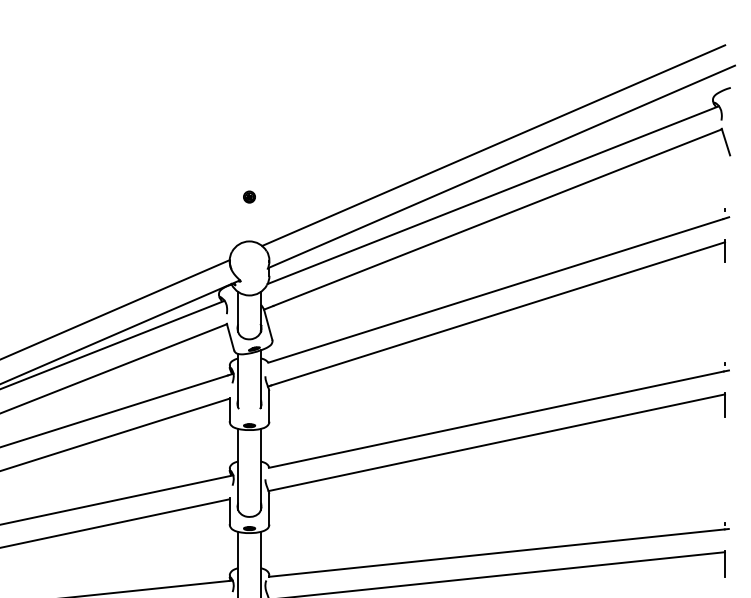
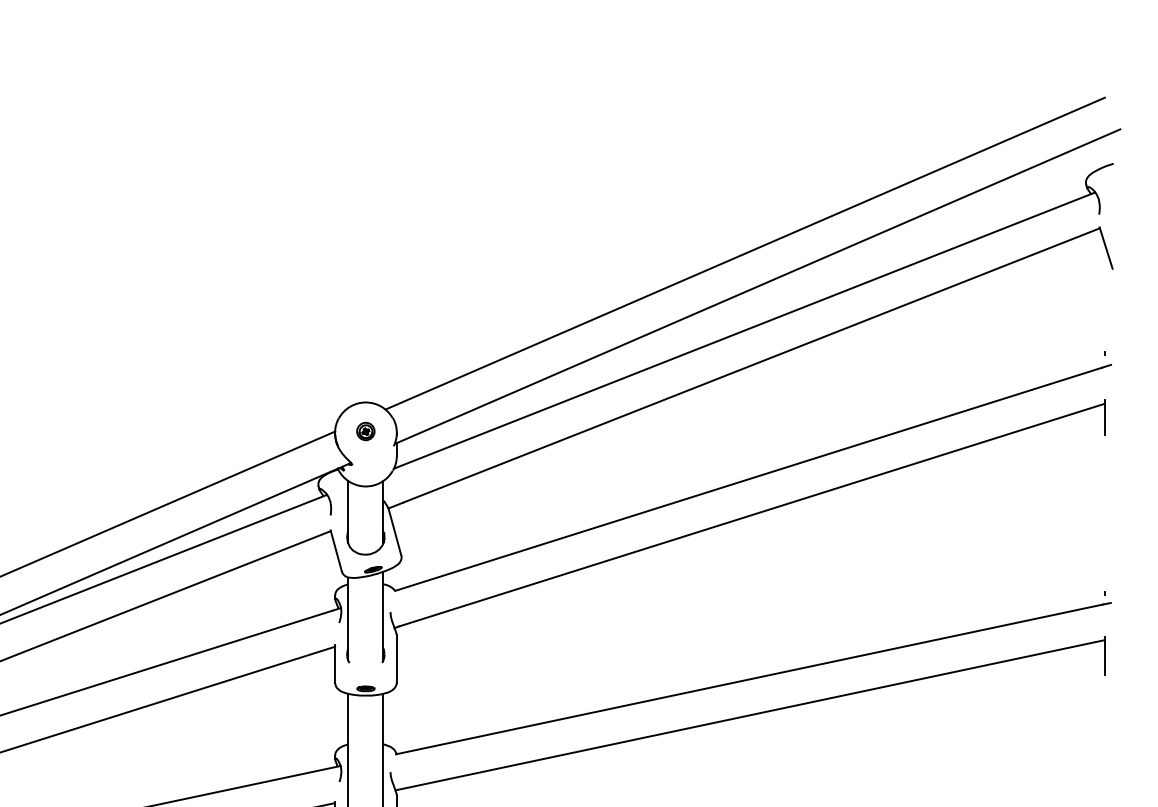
part: (249, 196) -> (365, 430), moved

